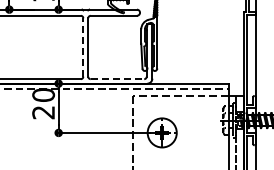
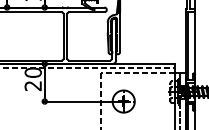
line: (83, 47) -> (63, 36), dashed -> solid
line: (117, 79) -> (89, 60), dashed -> solid

